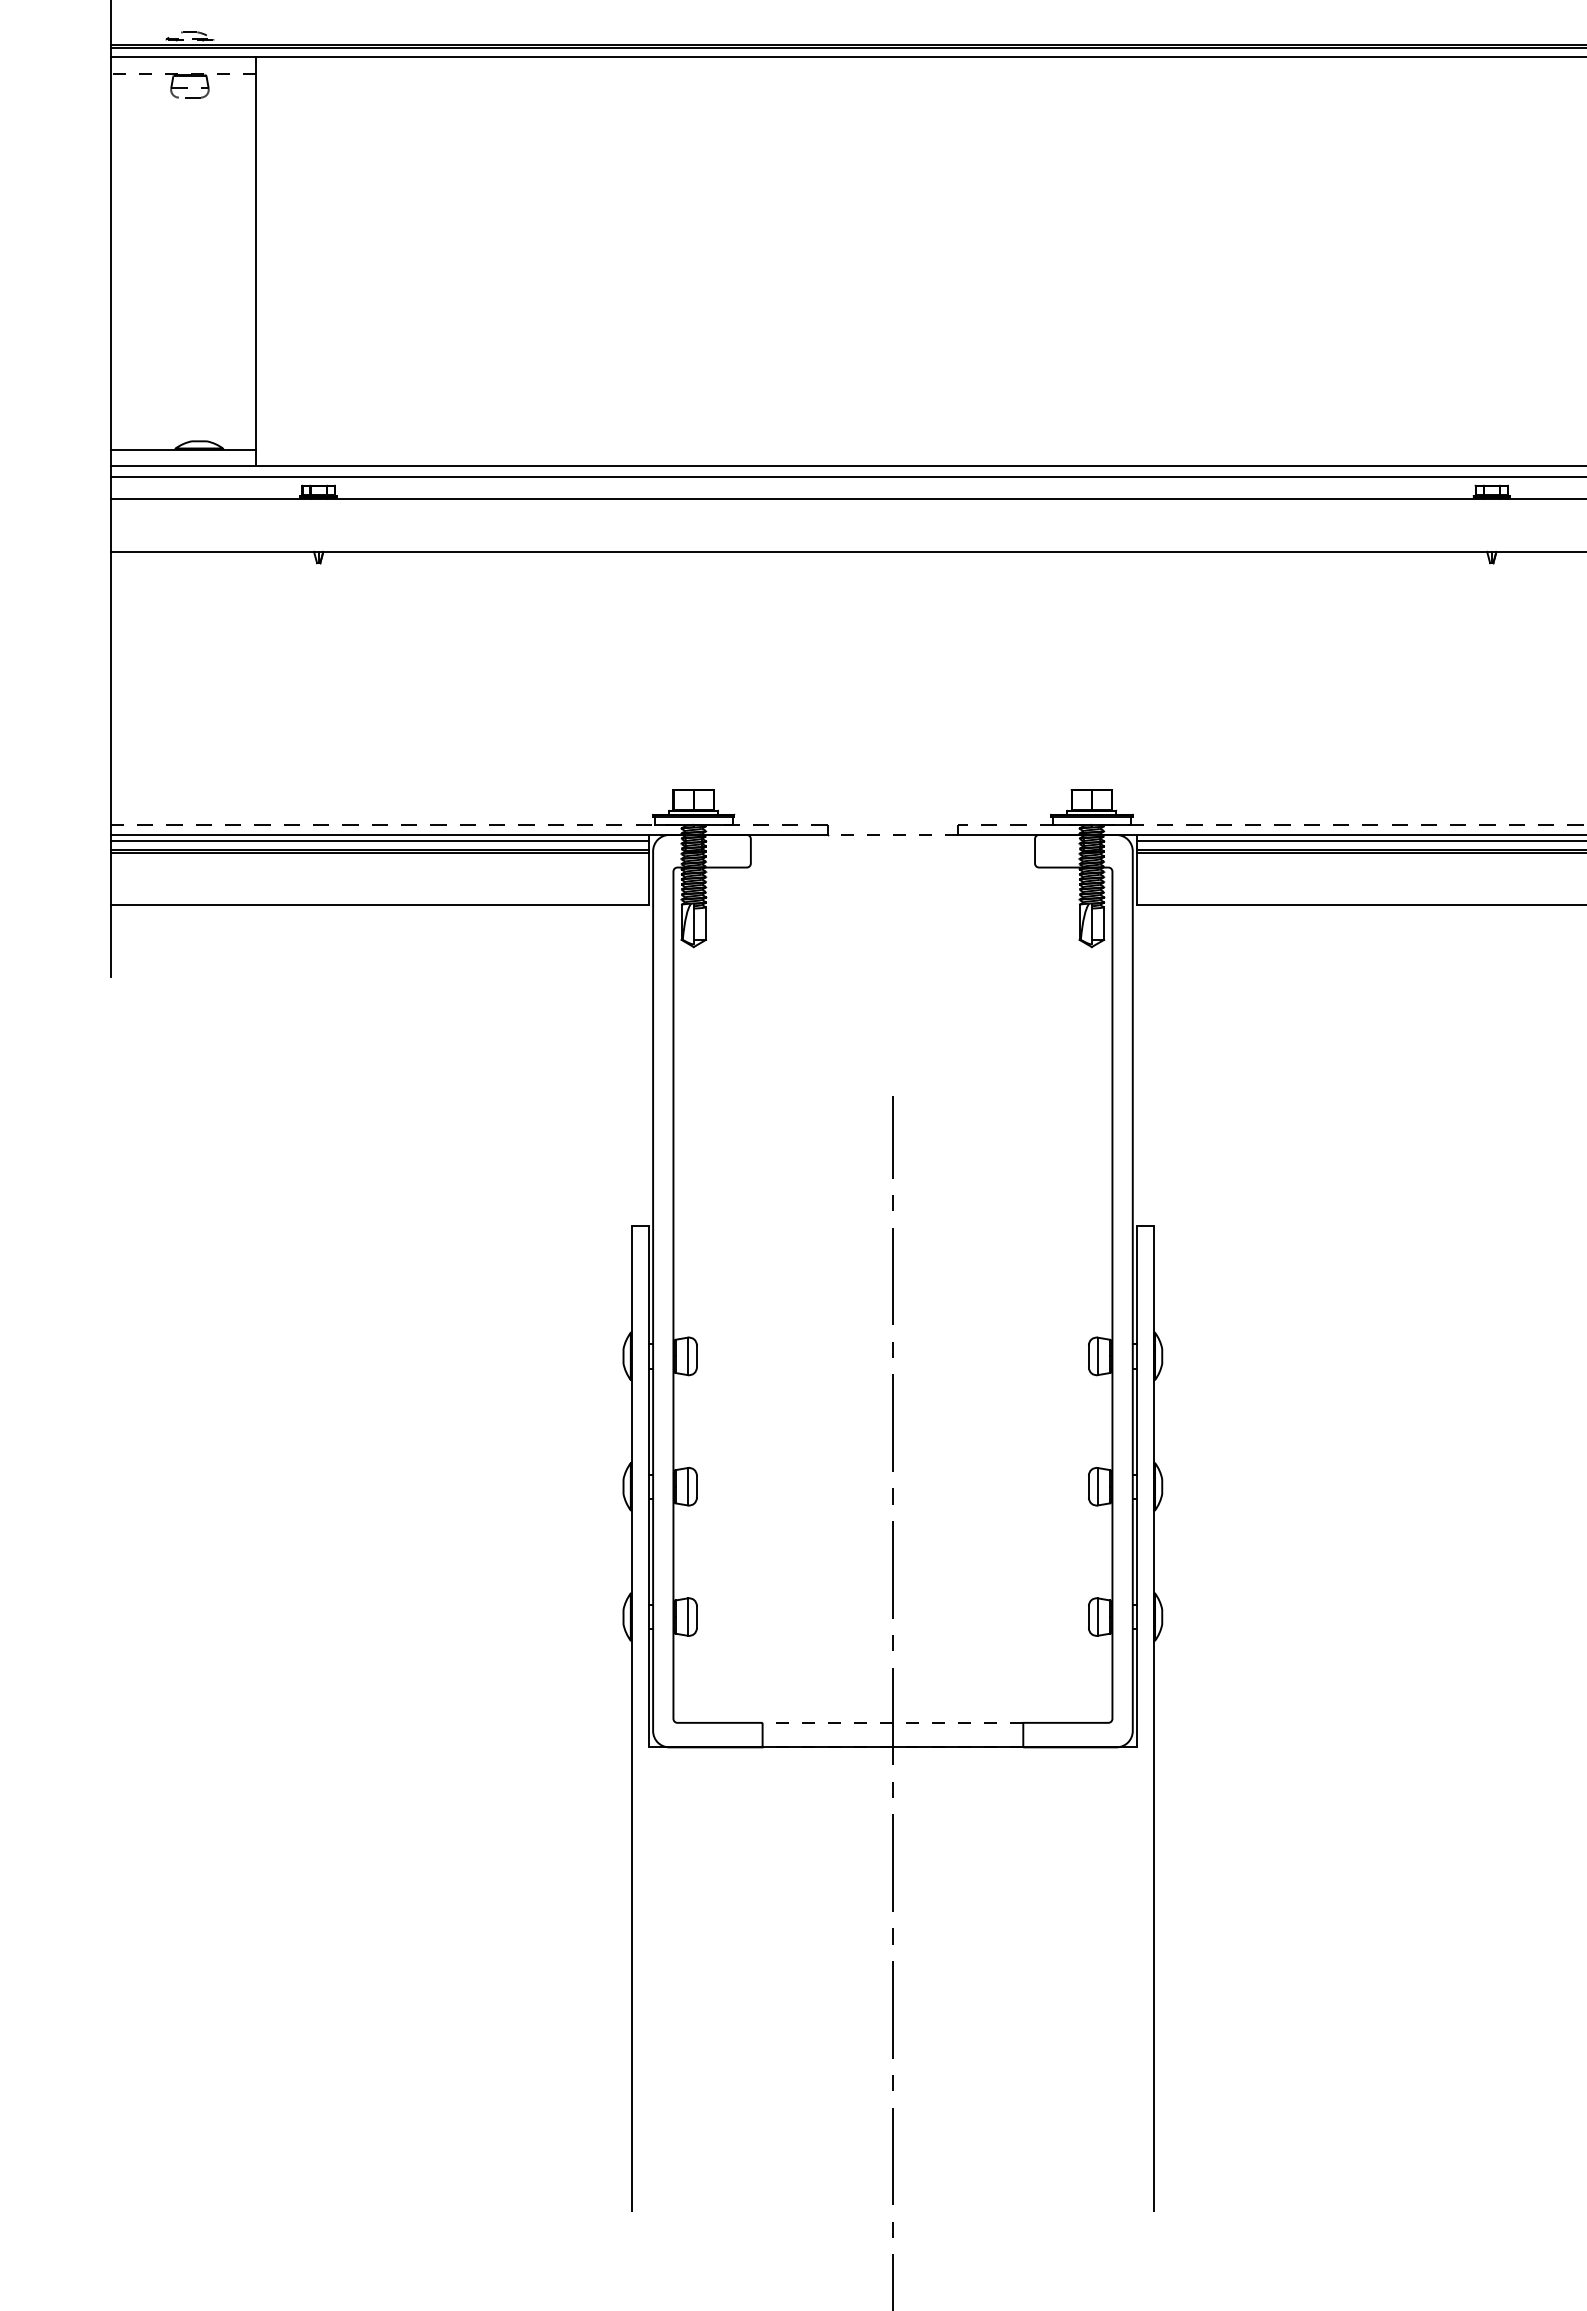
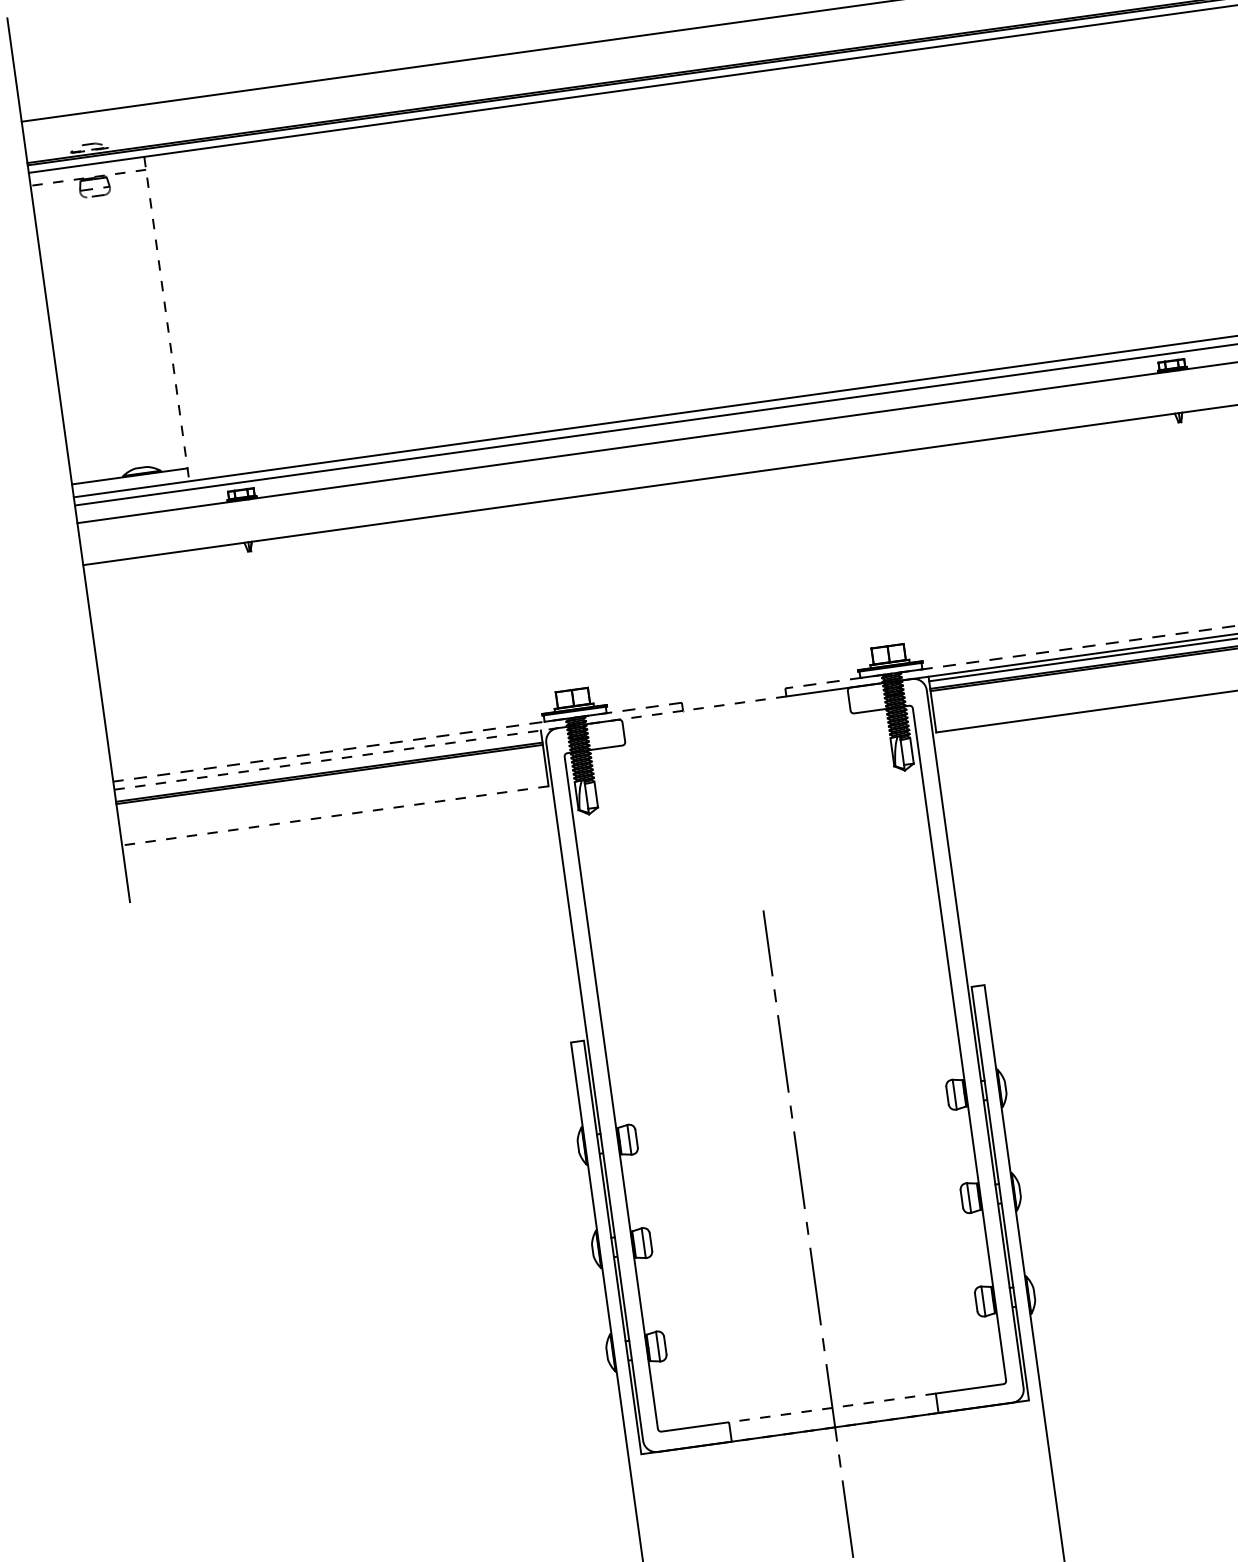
line: (256, 261) -> (166, 318), solid -> dashed
line: (468, 834) -> (398, 749), solid -> dashed
line: (379, 840) -> (328, 764), removed
line: (379, 905) -> (335, 816), solid -> dashed

